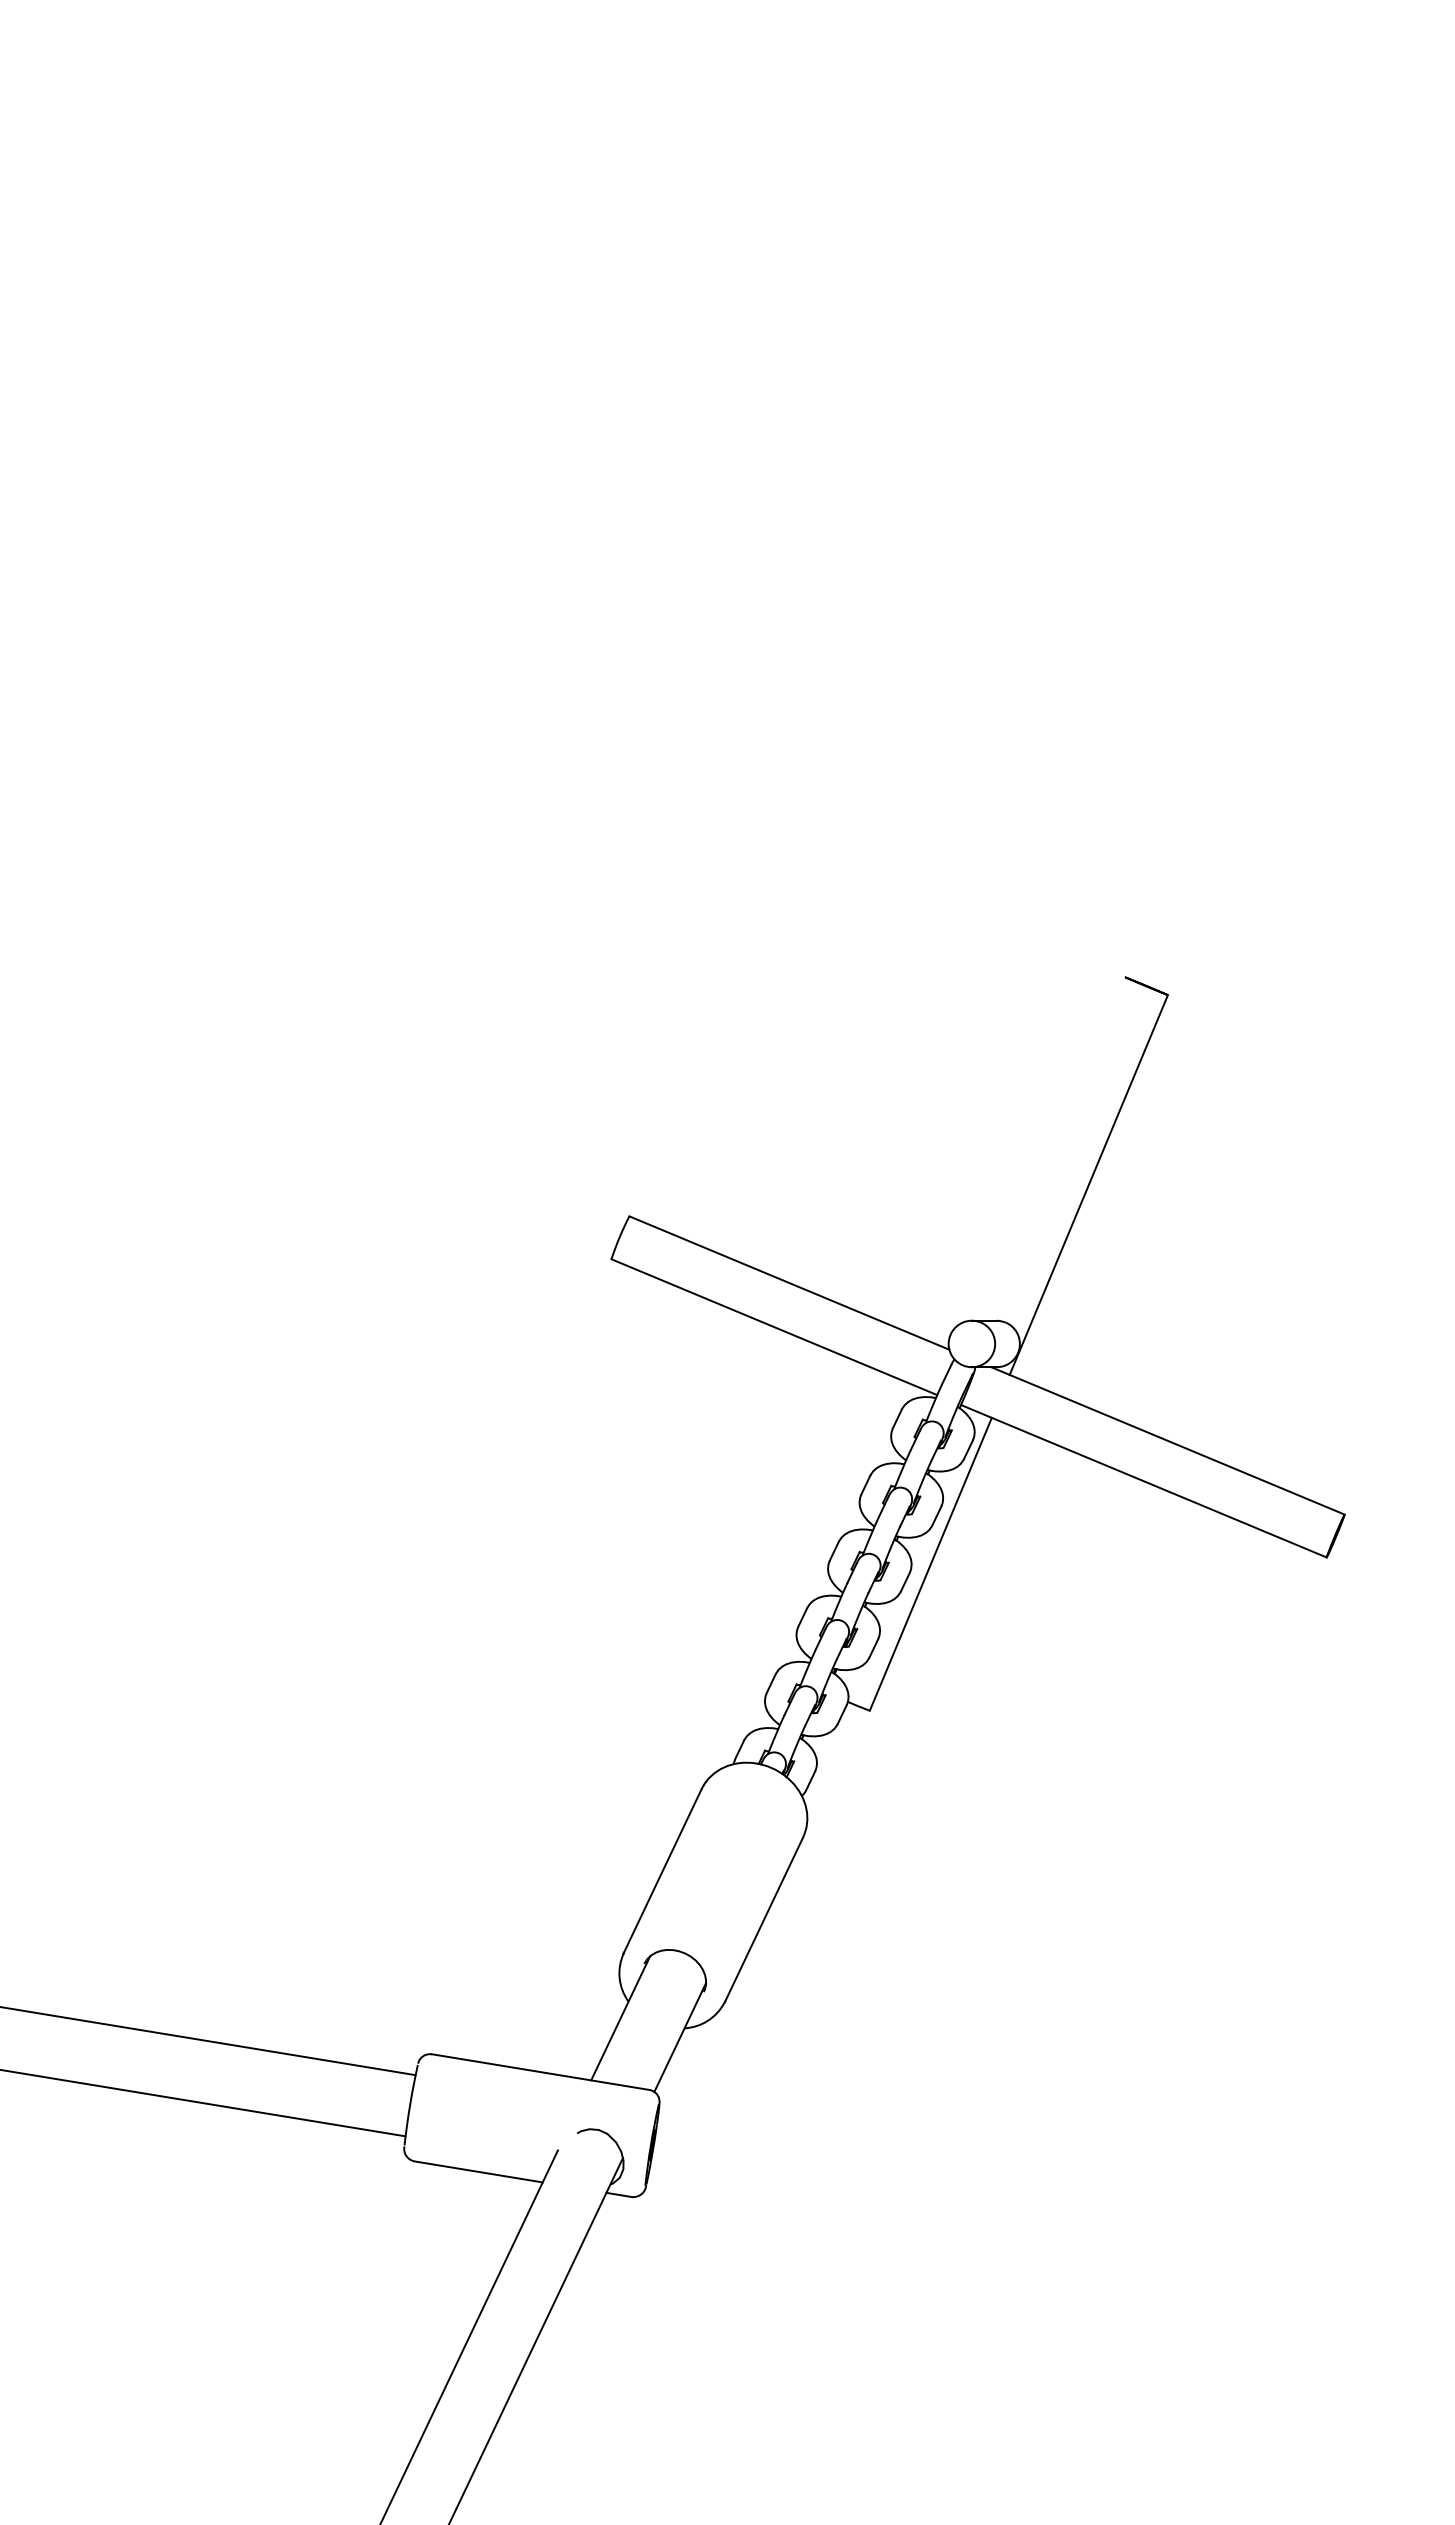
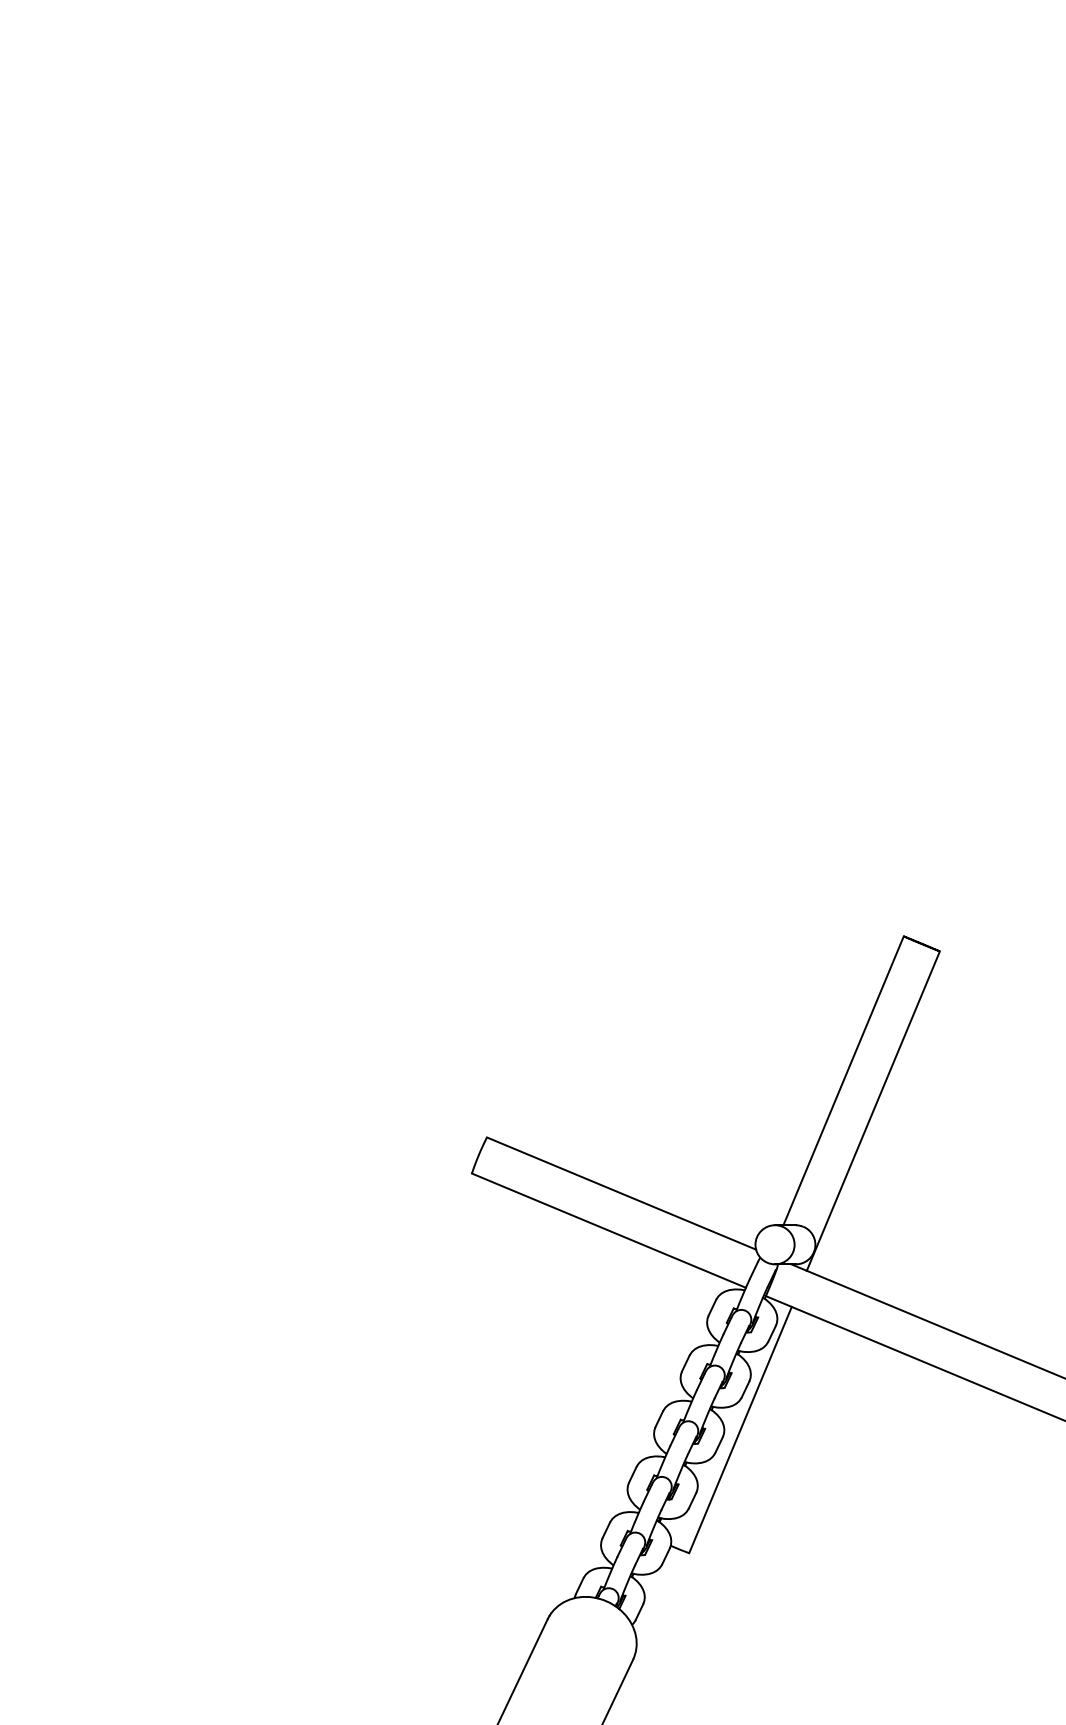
line: (1053, 1148) -> (843, 1080), added

